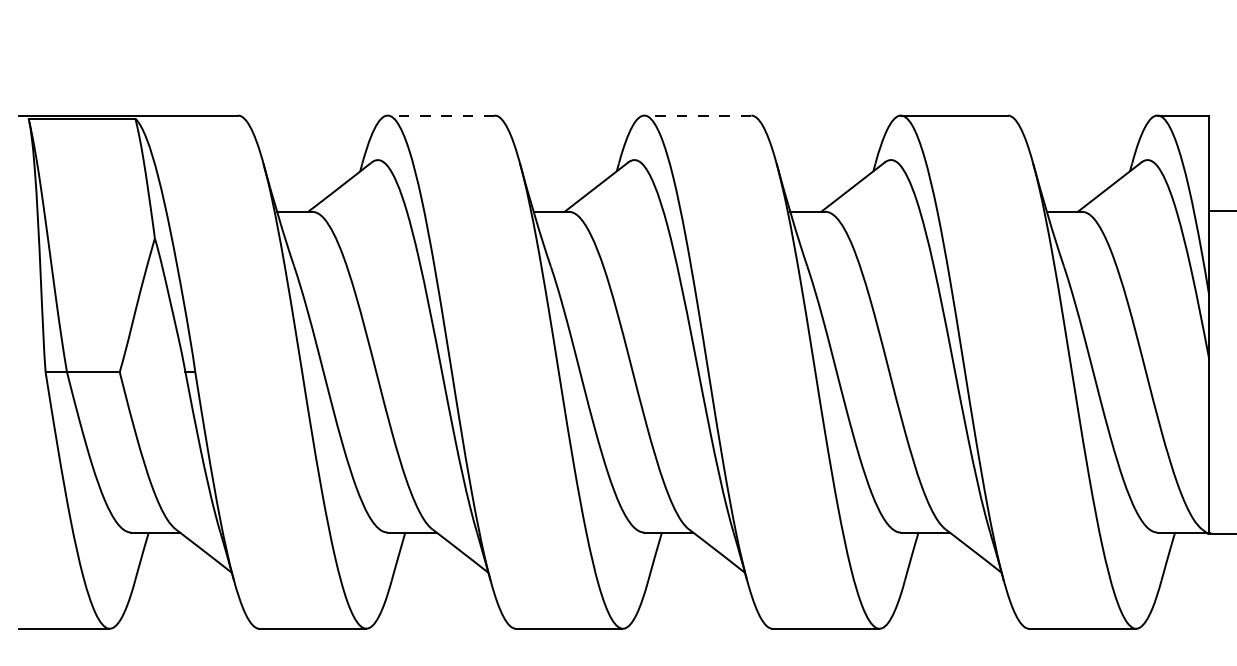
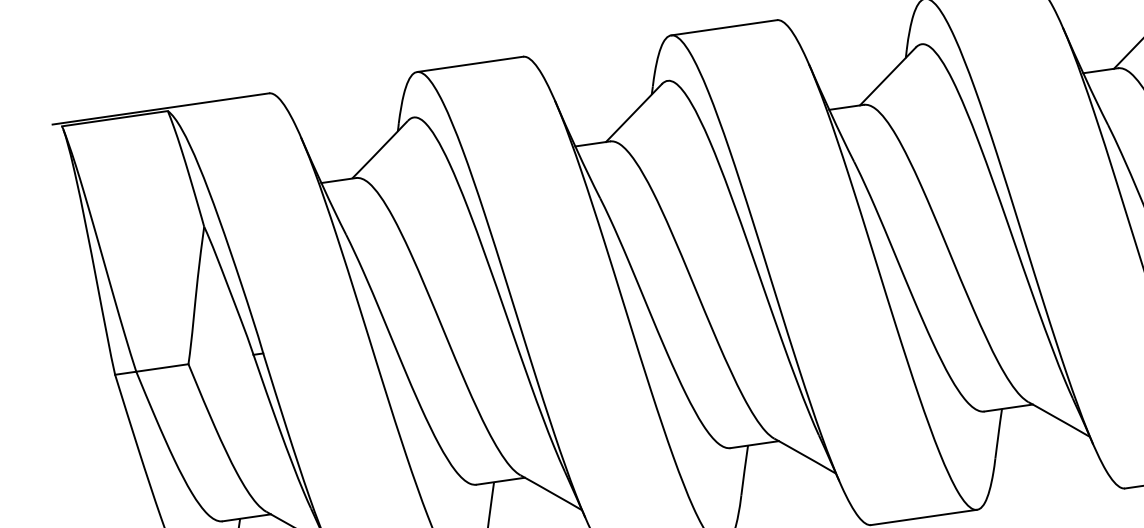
line: (441, 115) -> (470, 64), dashed -> solid
line: (697, 115) -> (723, 27), dashed -> solid

